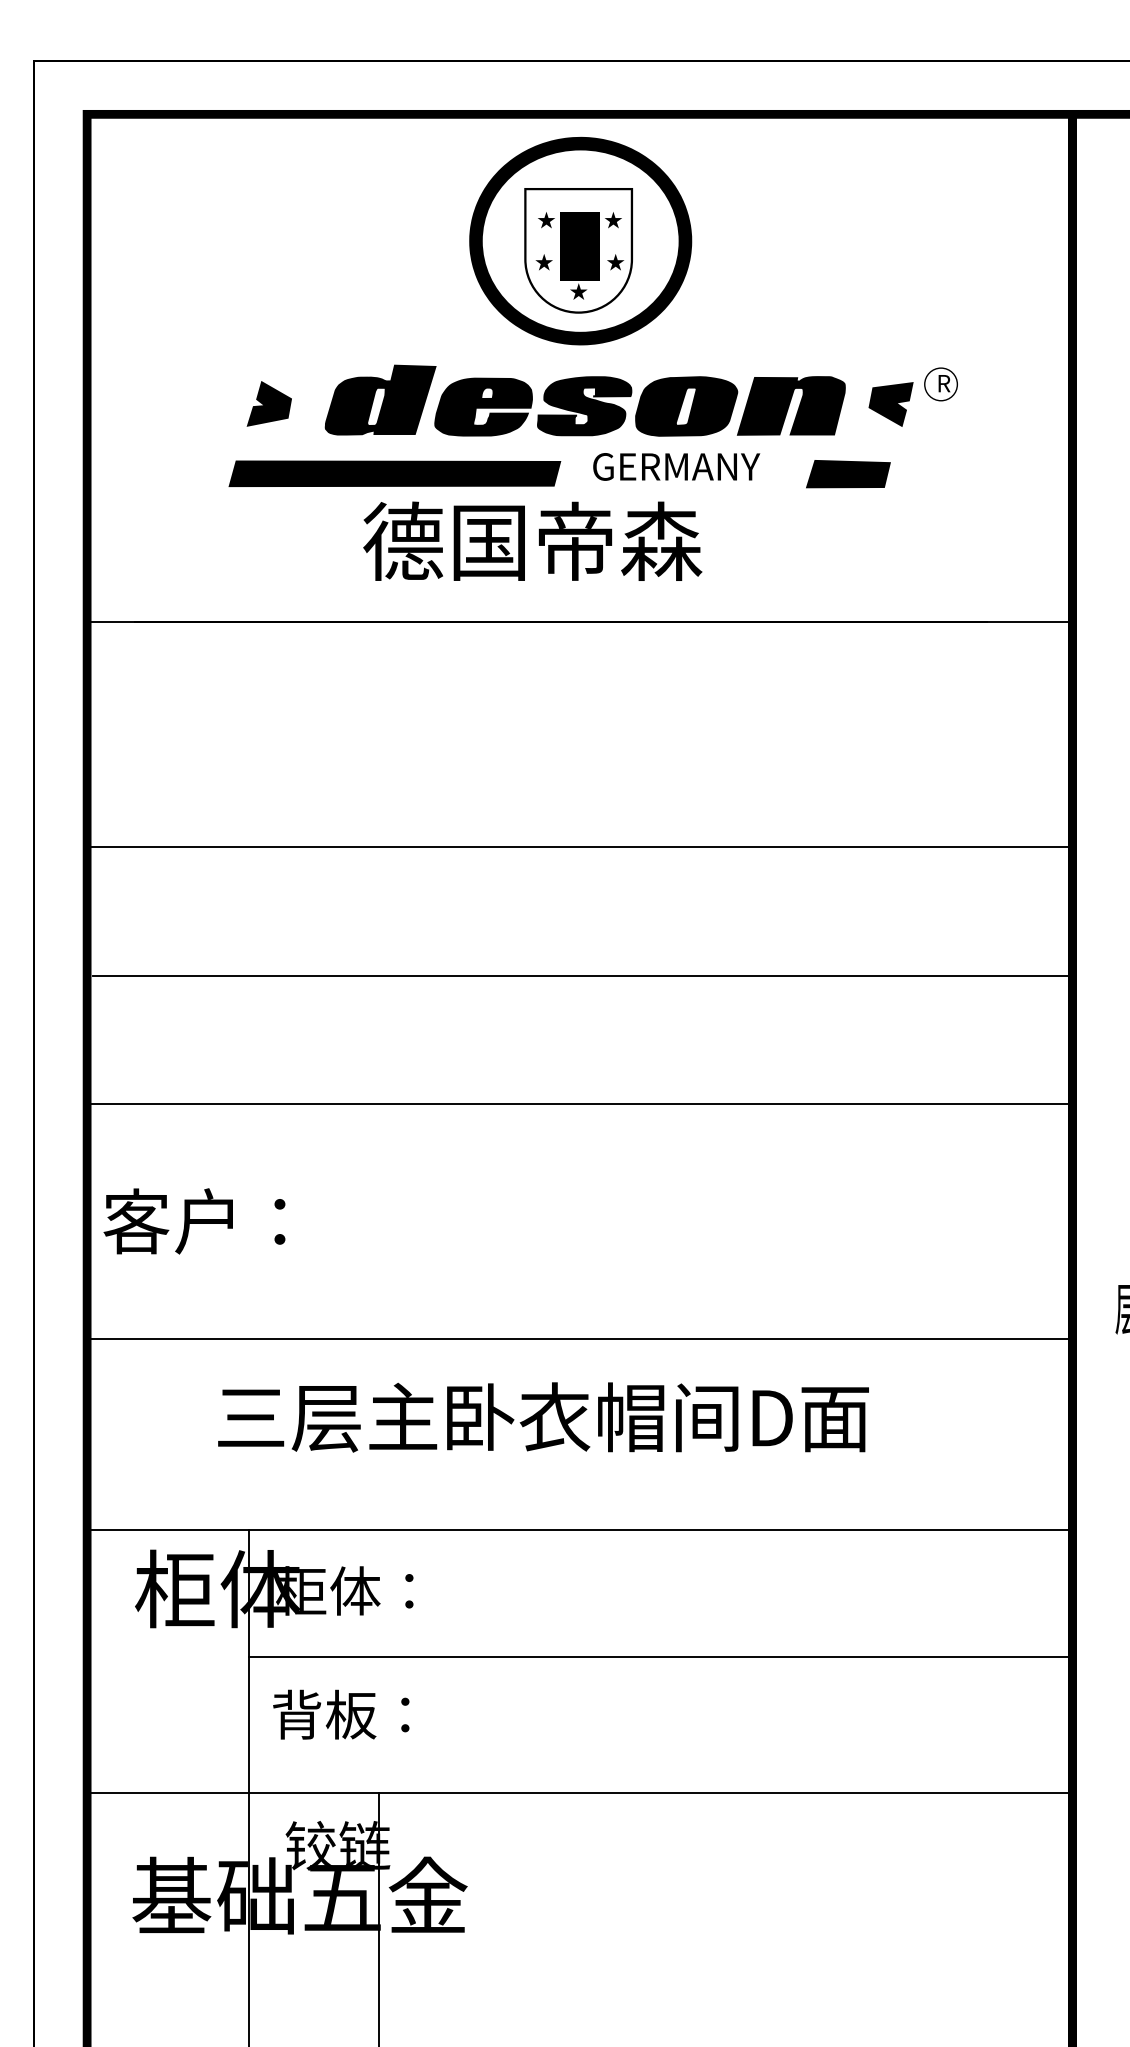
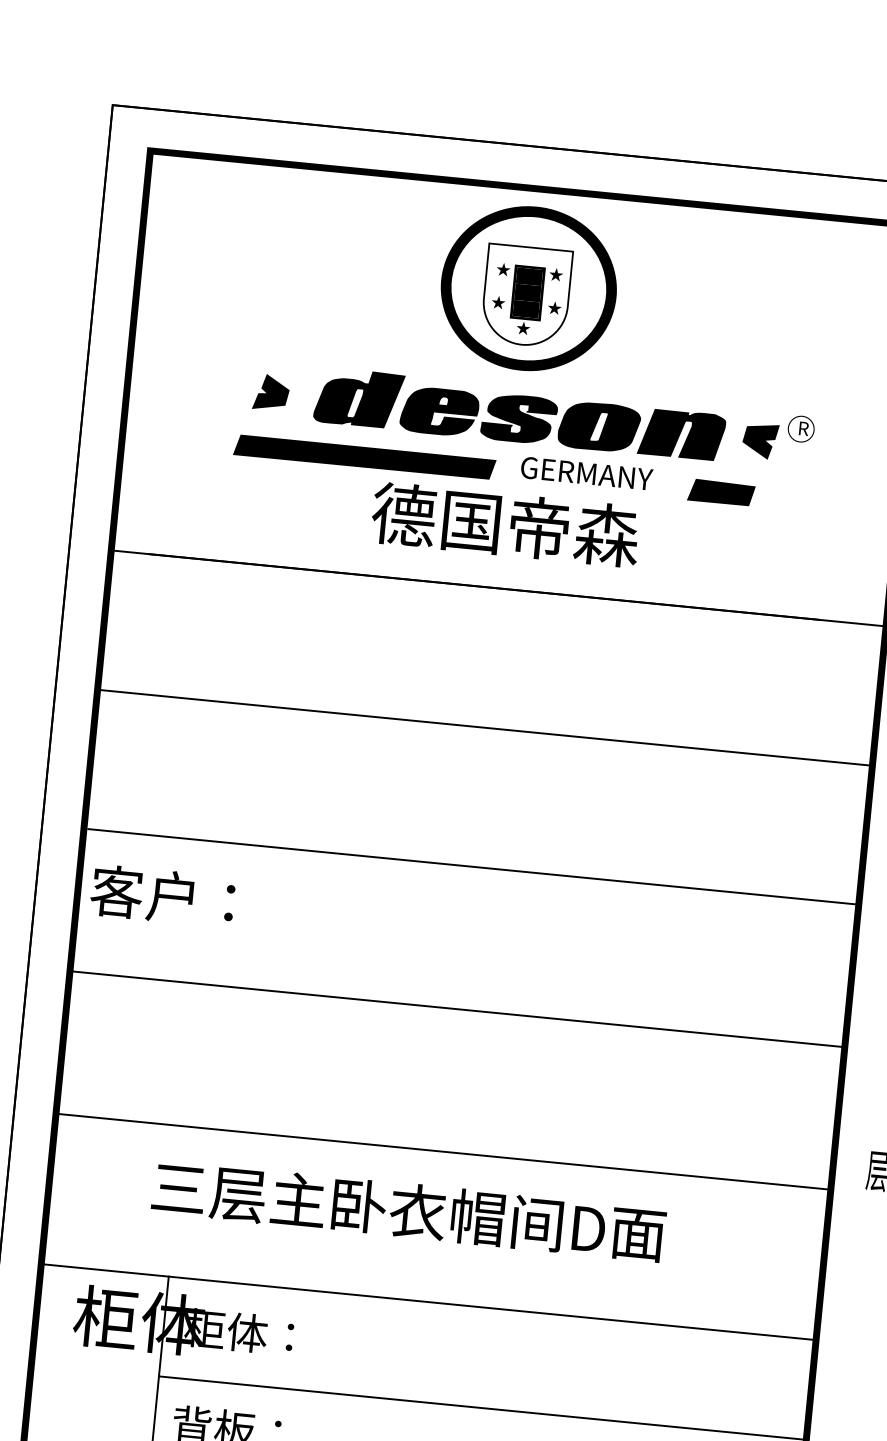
text: (532, 540) -> (505, 524), moved
line: (579, 846) -> (484, 727), moved
line: (579, 1104) -> (457, 1009), moved
text: (194, 1221) -> (162, 896), moved

